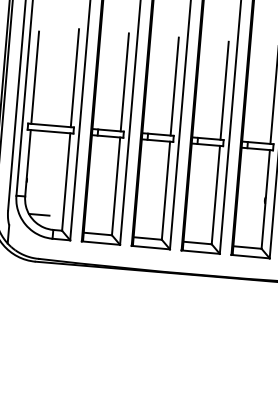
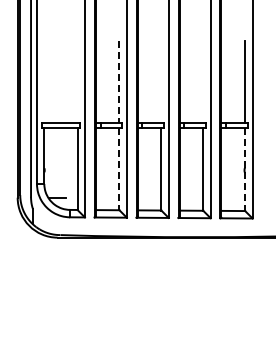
line: (35, 76) -> (44, 83), removed
line: (74, 77) -> (77, 81), removed
line: (124, 83) -> (119, 82), solid -> dashed
line: (174, 86) -> (161, 81), removed
line: (224, 90) -> (203, 81), removed
line: (116, 186) -> (119, 169), solid -> dashed
line: (266, 200) -> (245, 170), solid -> dashed

